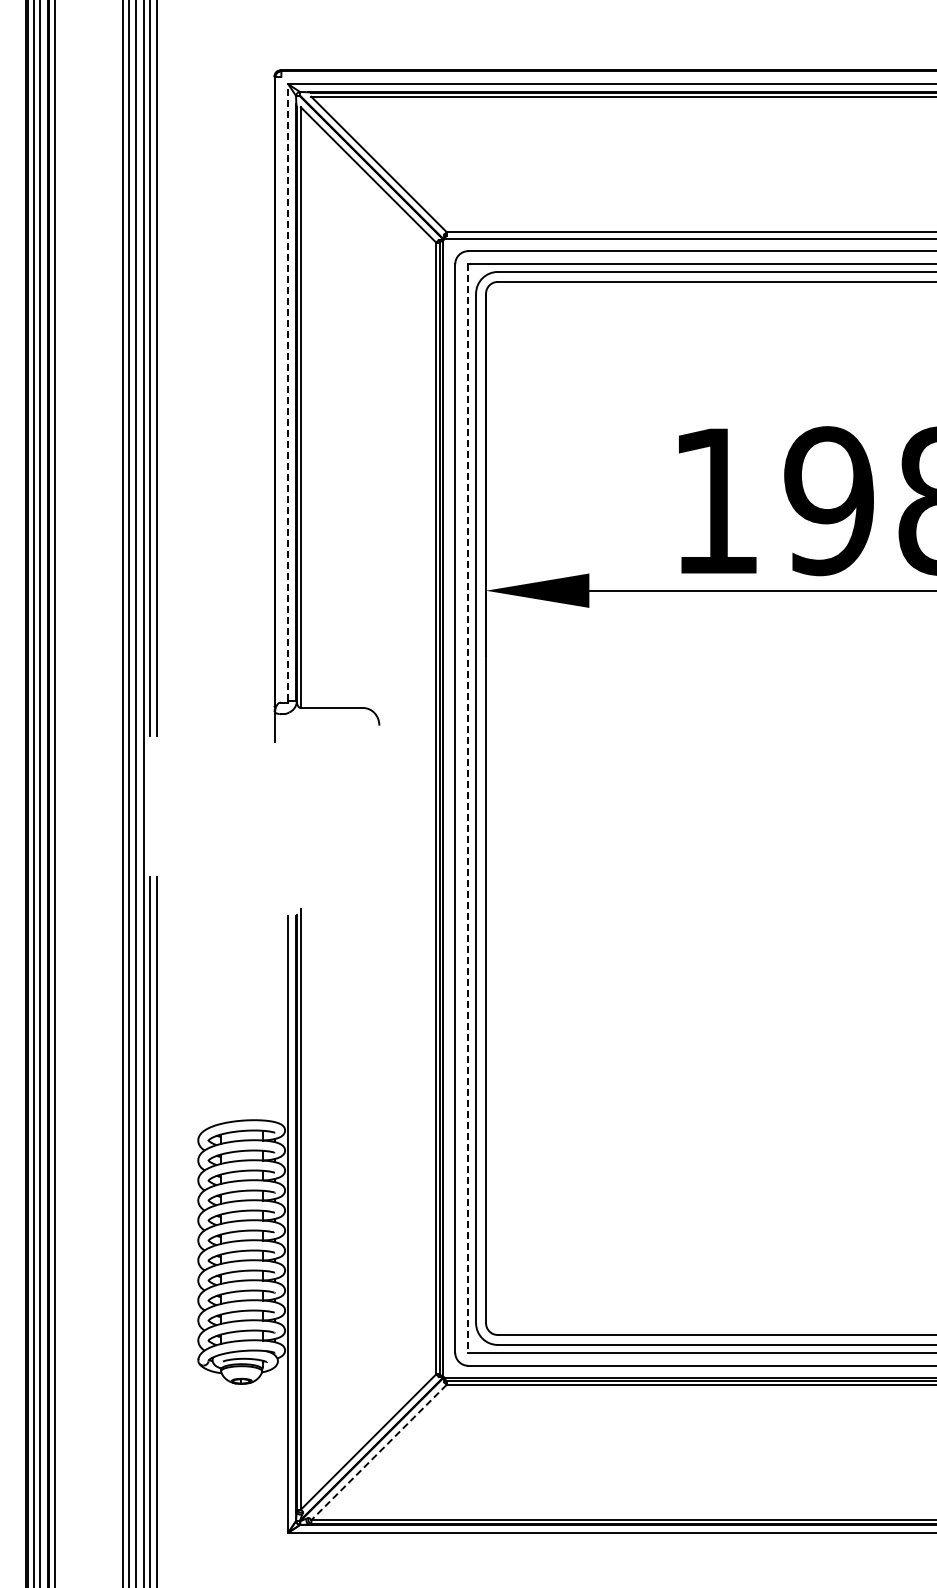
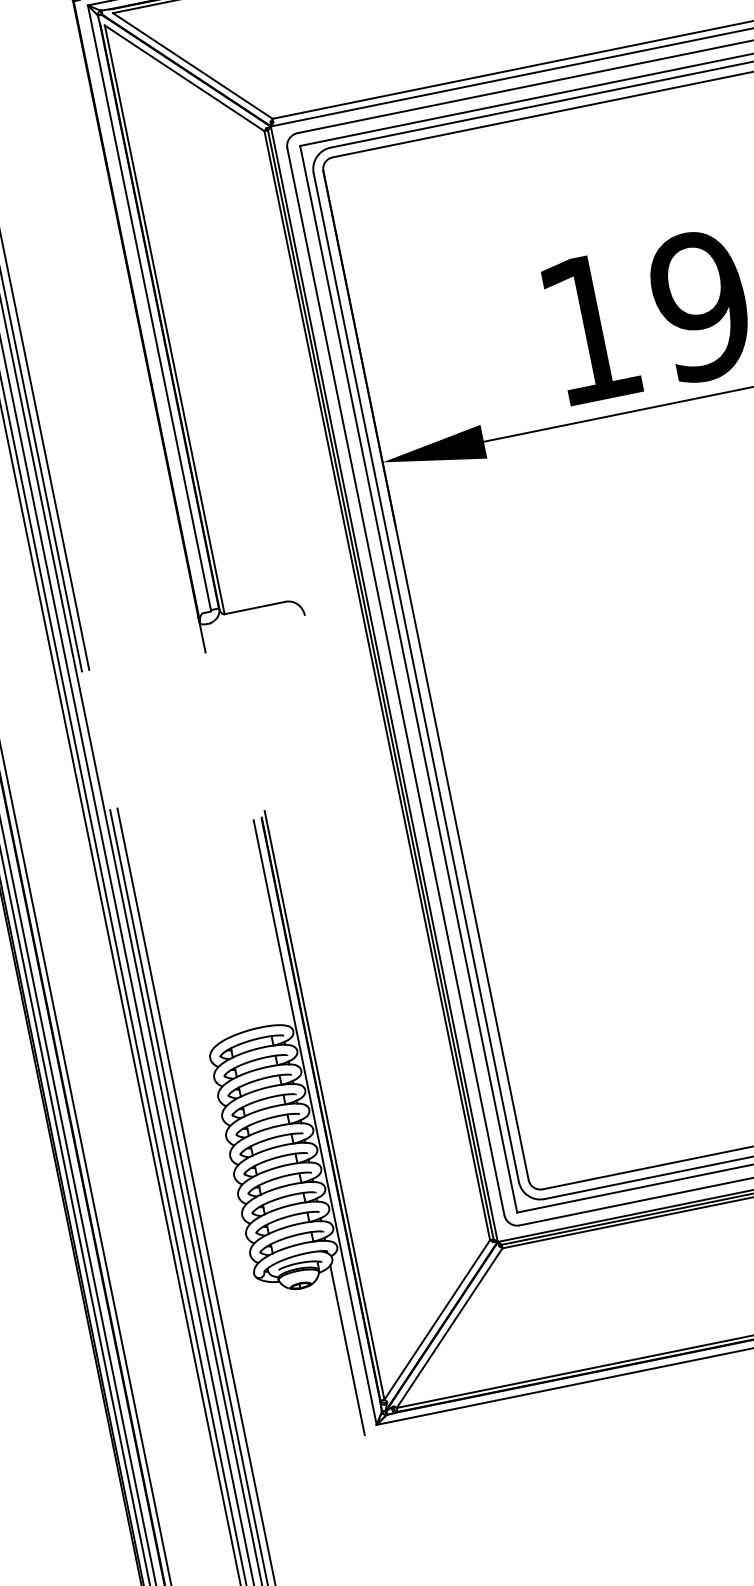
line: (288, 392) -> (149, 307), dashed -> solid
line: (468, 808) -> (408, 679), dashed -> solid
line: (379, 1452) -> (450, 1328), dashed -> solid
line: (274, 1453) -> (347, 1349), added

